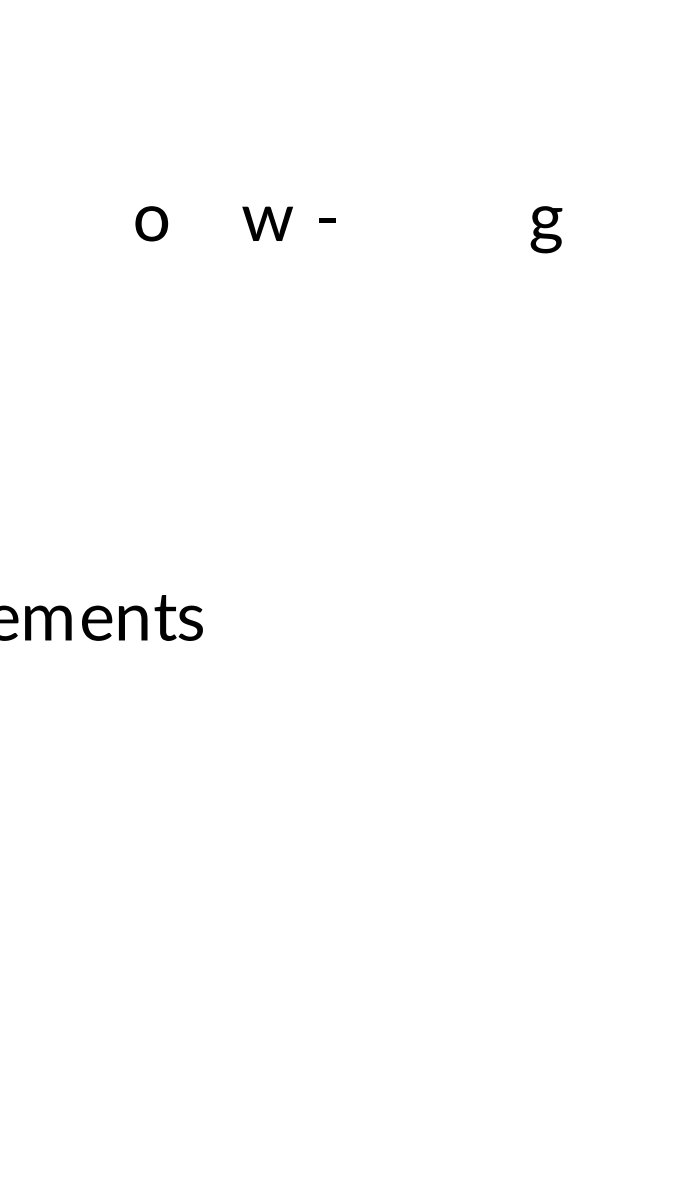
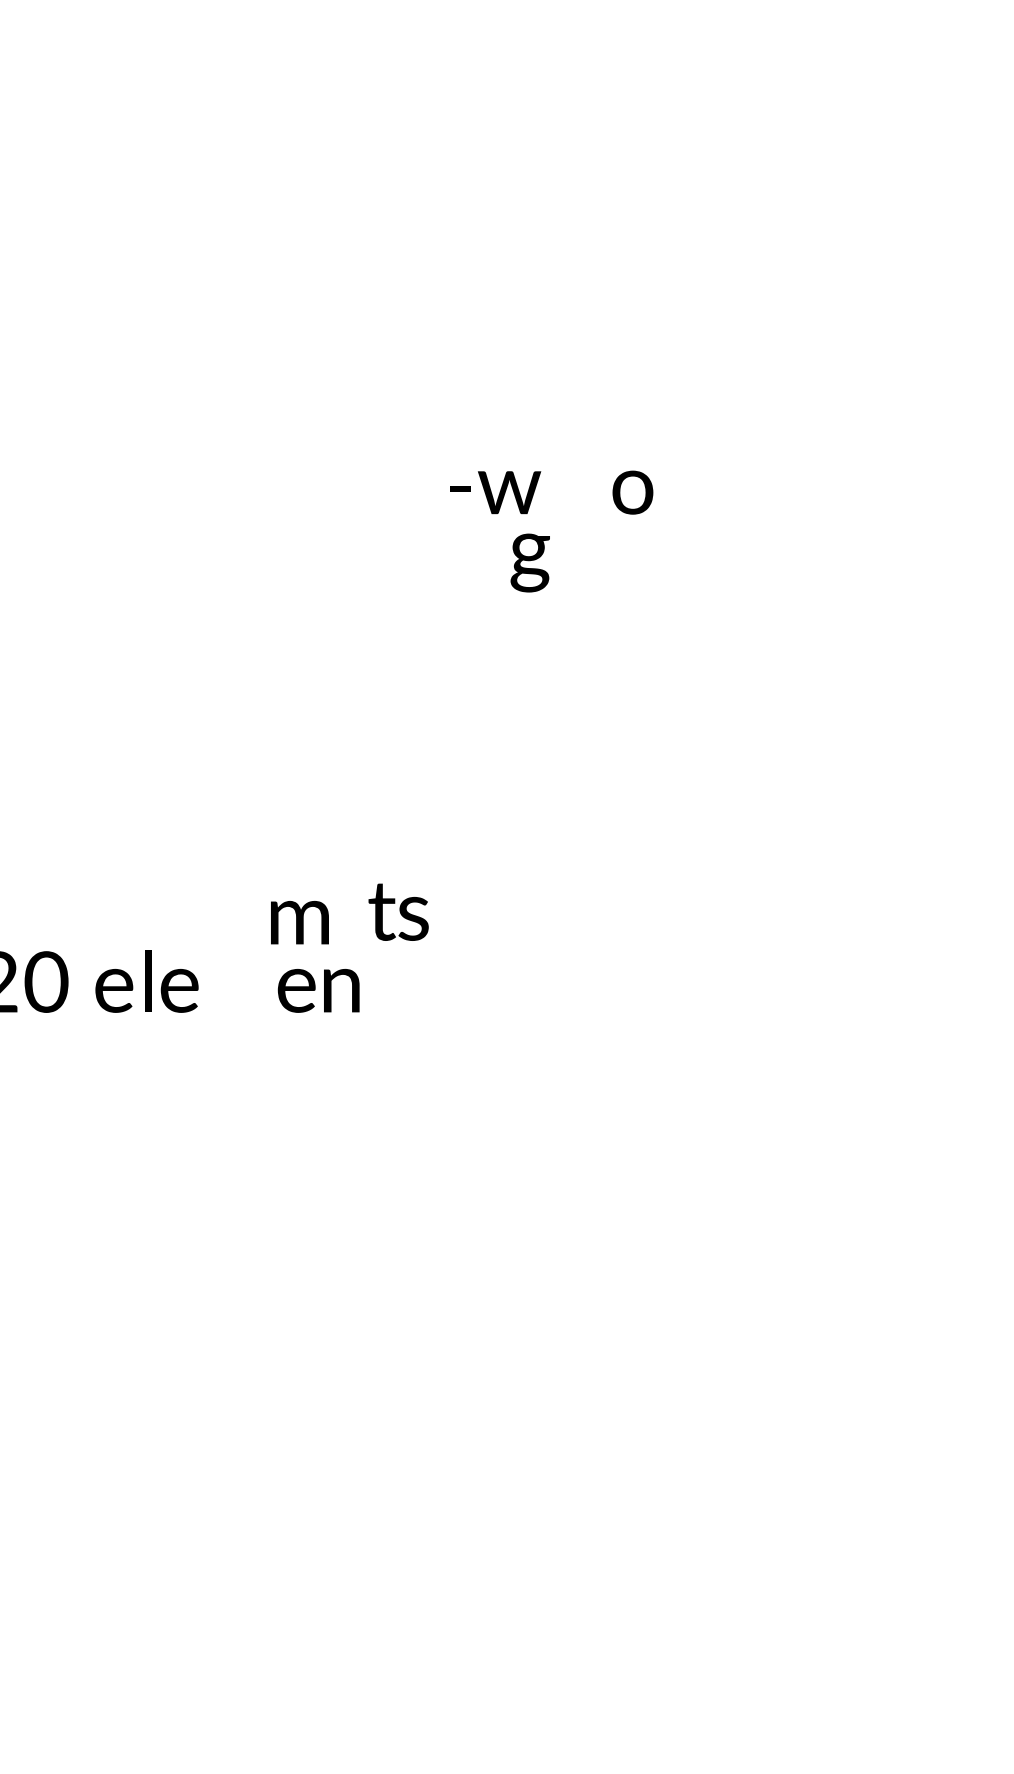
text: (327, 220) -> (460, 488), moved
text: (151, 223) -> (632, 492), moved
text: (545, 229) -> (529, 562), moved
text: (178, 617) -> (398, 911), moved
text: (48, 622) -> (299, 922), moved

